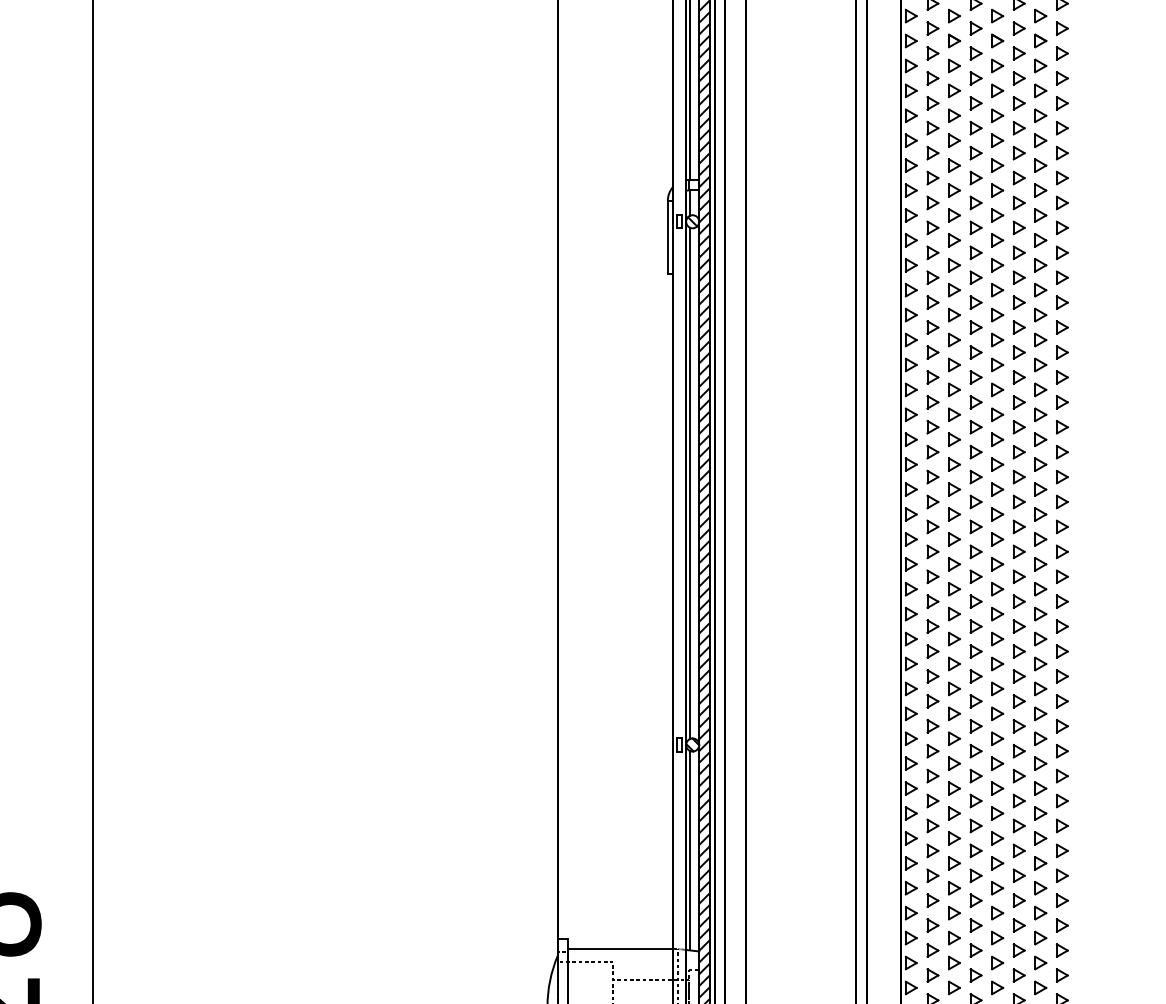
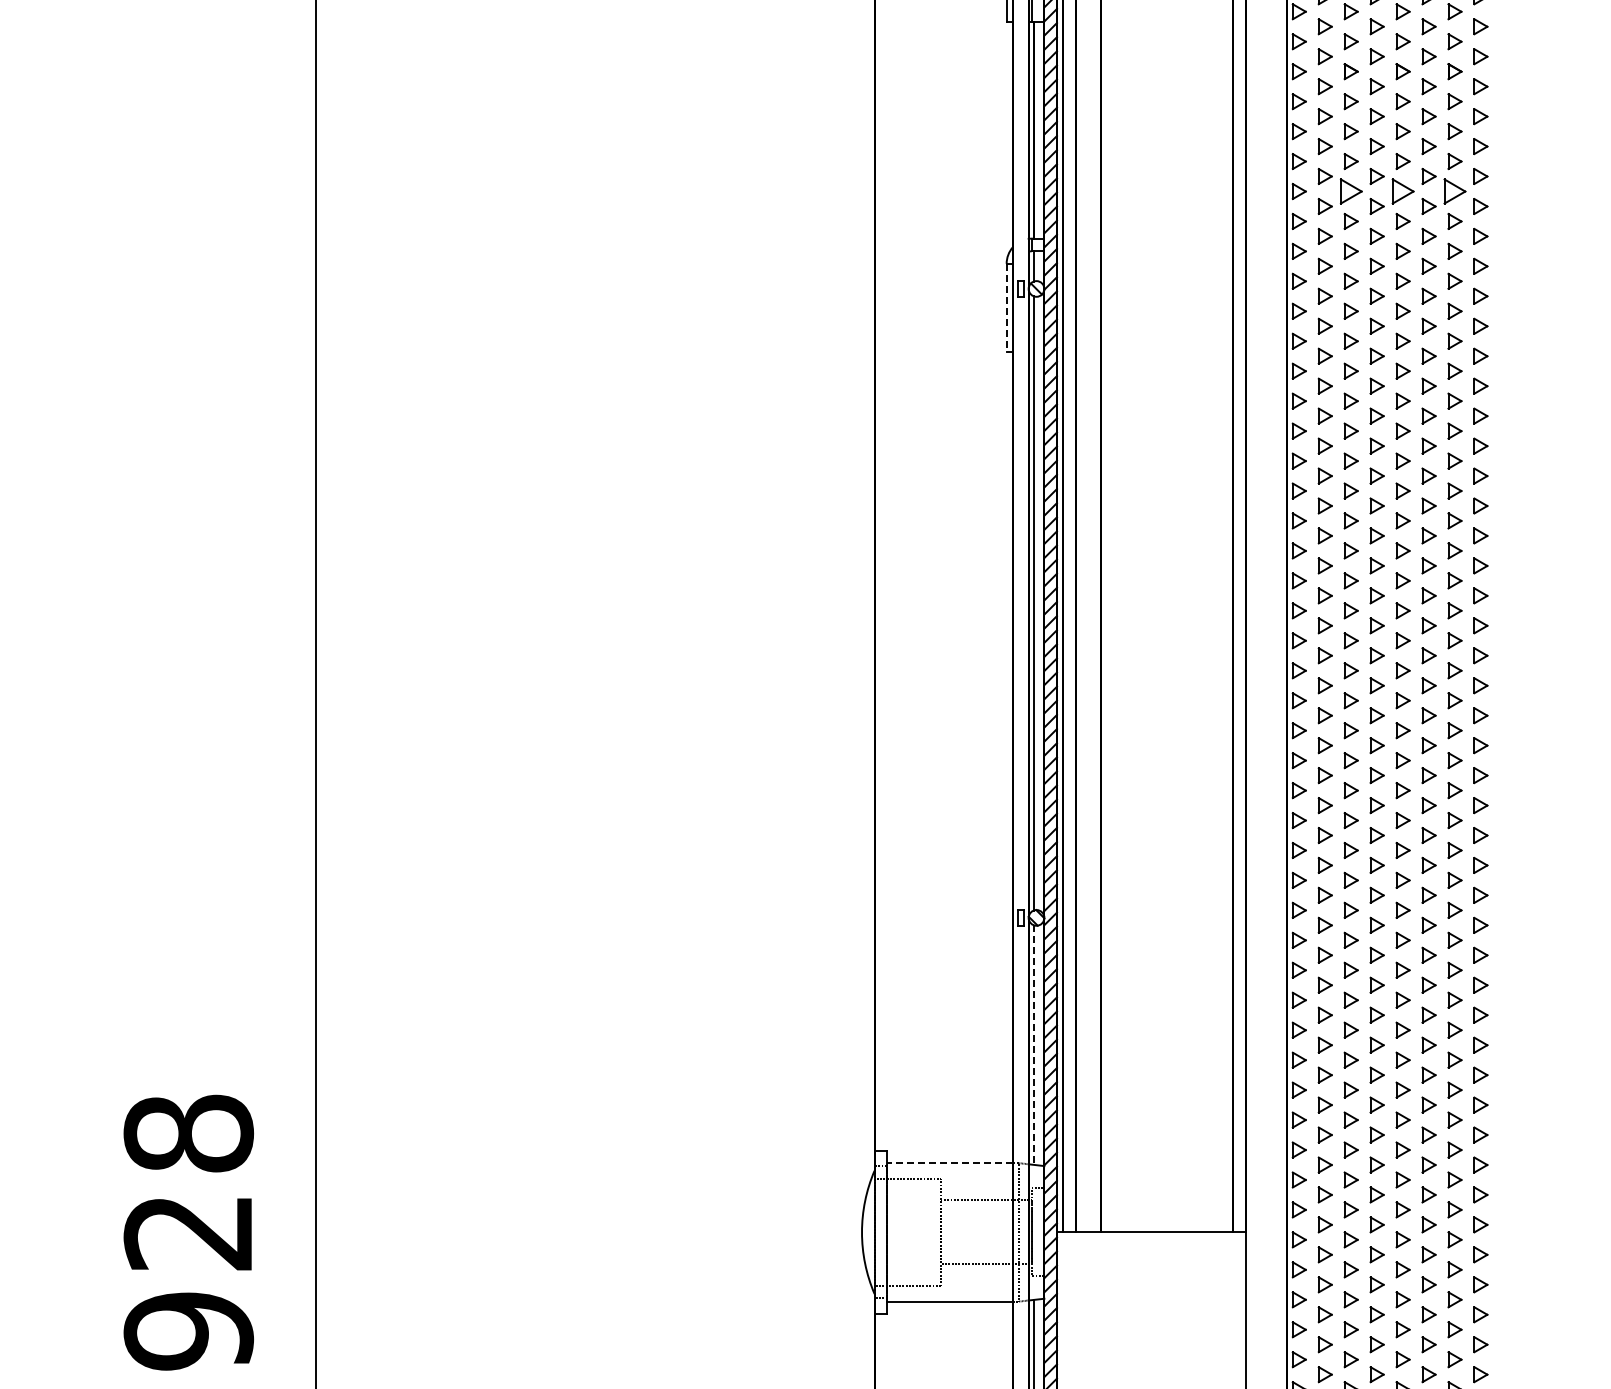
part: (953, 140) -> (1350, 191), size x1.6
part: (997, 140) -> (1402, 191), size x1.6
part: (1040, 140) -> (1454, 191), size x1.6
line: (667, 238) -> (1006, 308), solid -> dashed
line: (690, 851) -> (1033, 1045), solid -> dashed
line: (621, 949) -> (950, 1163), solid -> dashed

